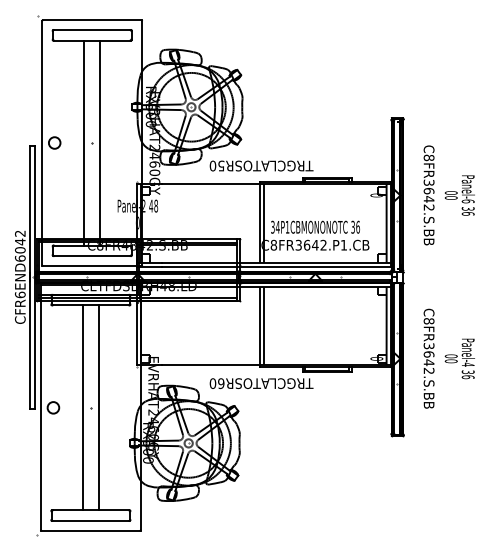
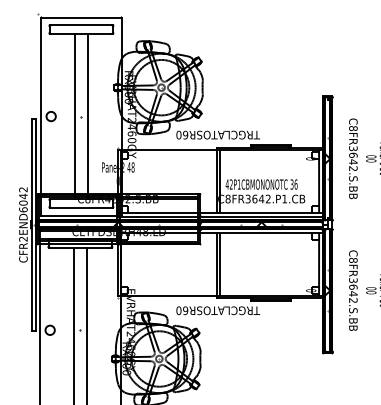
text: (221, 165) -> (185, 134), TRGCLATOSR50 -> TRGCLATOSR60
text: (274, 226) -> (228, 183), 34P1CBMONONOTC -> 42P1CBMONONOTC
text: (20, 294) -> (23, 238), CFR6END6042 -> CFR2END6042

